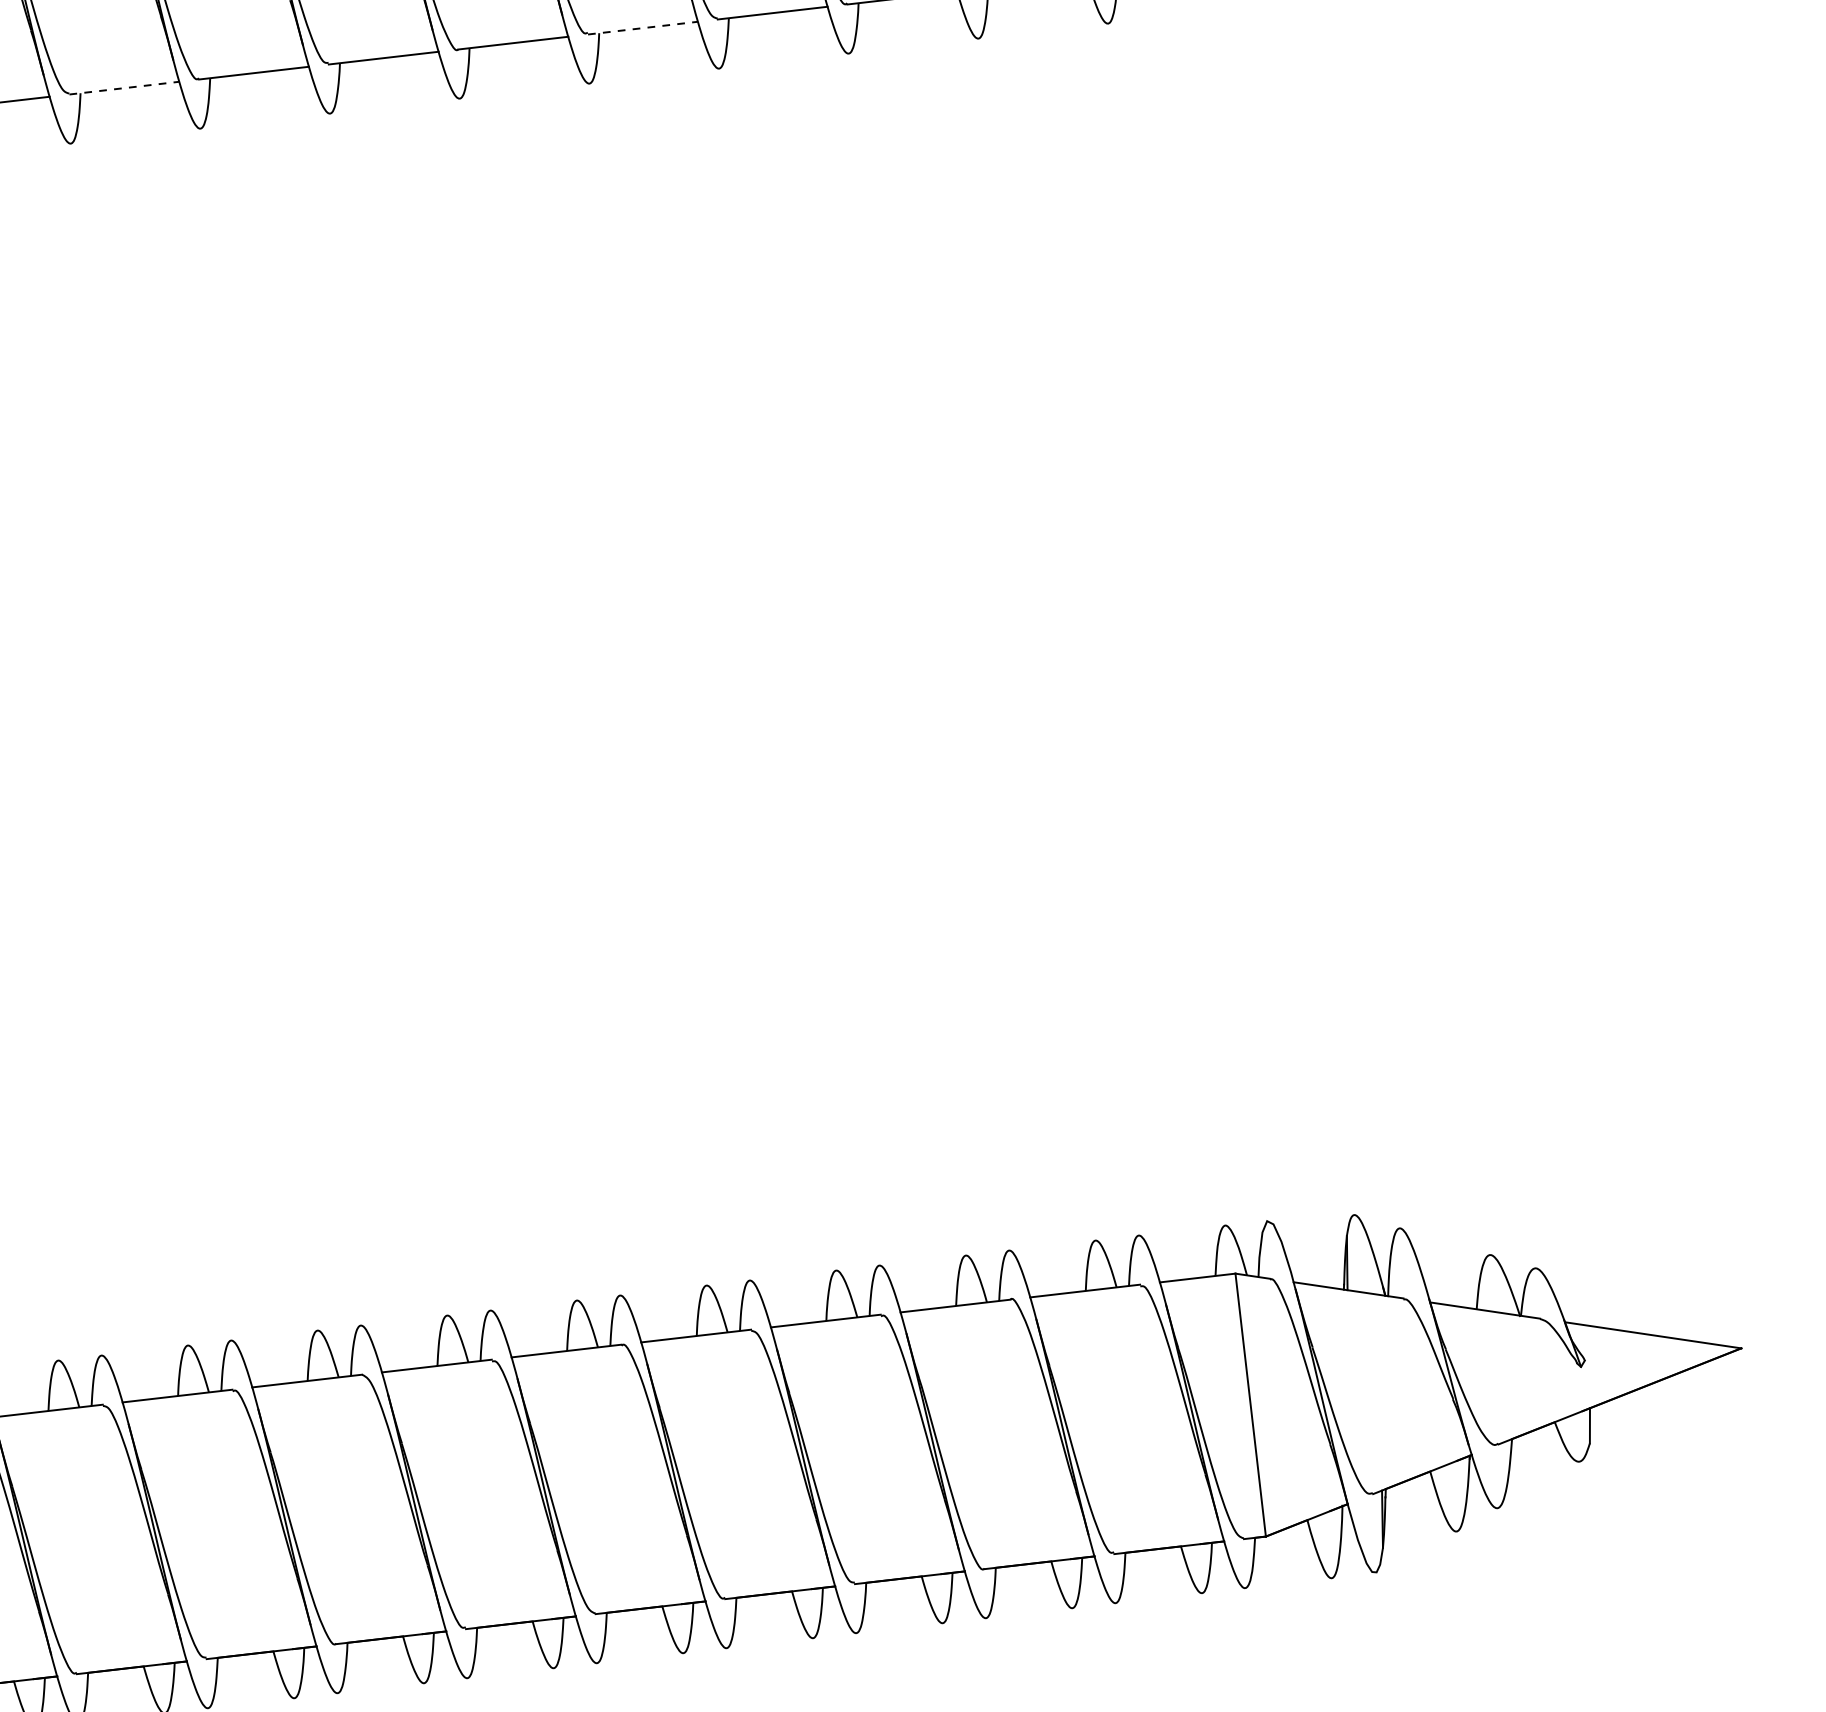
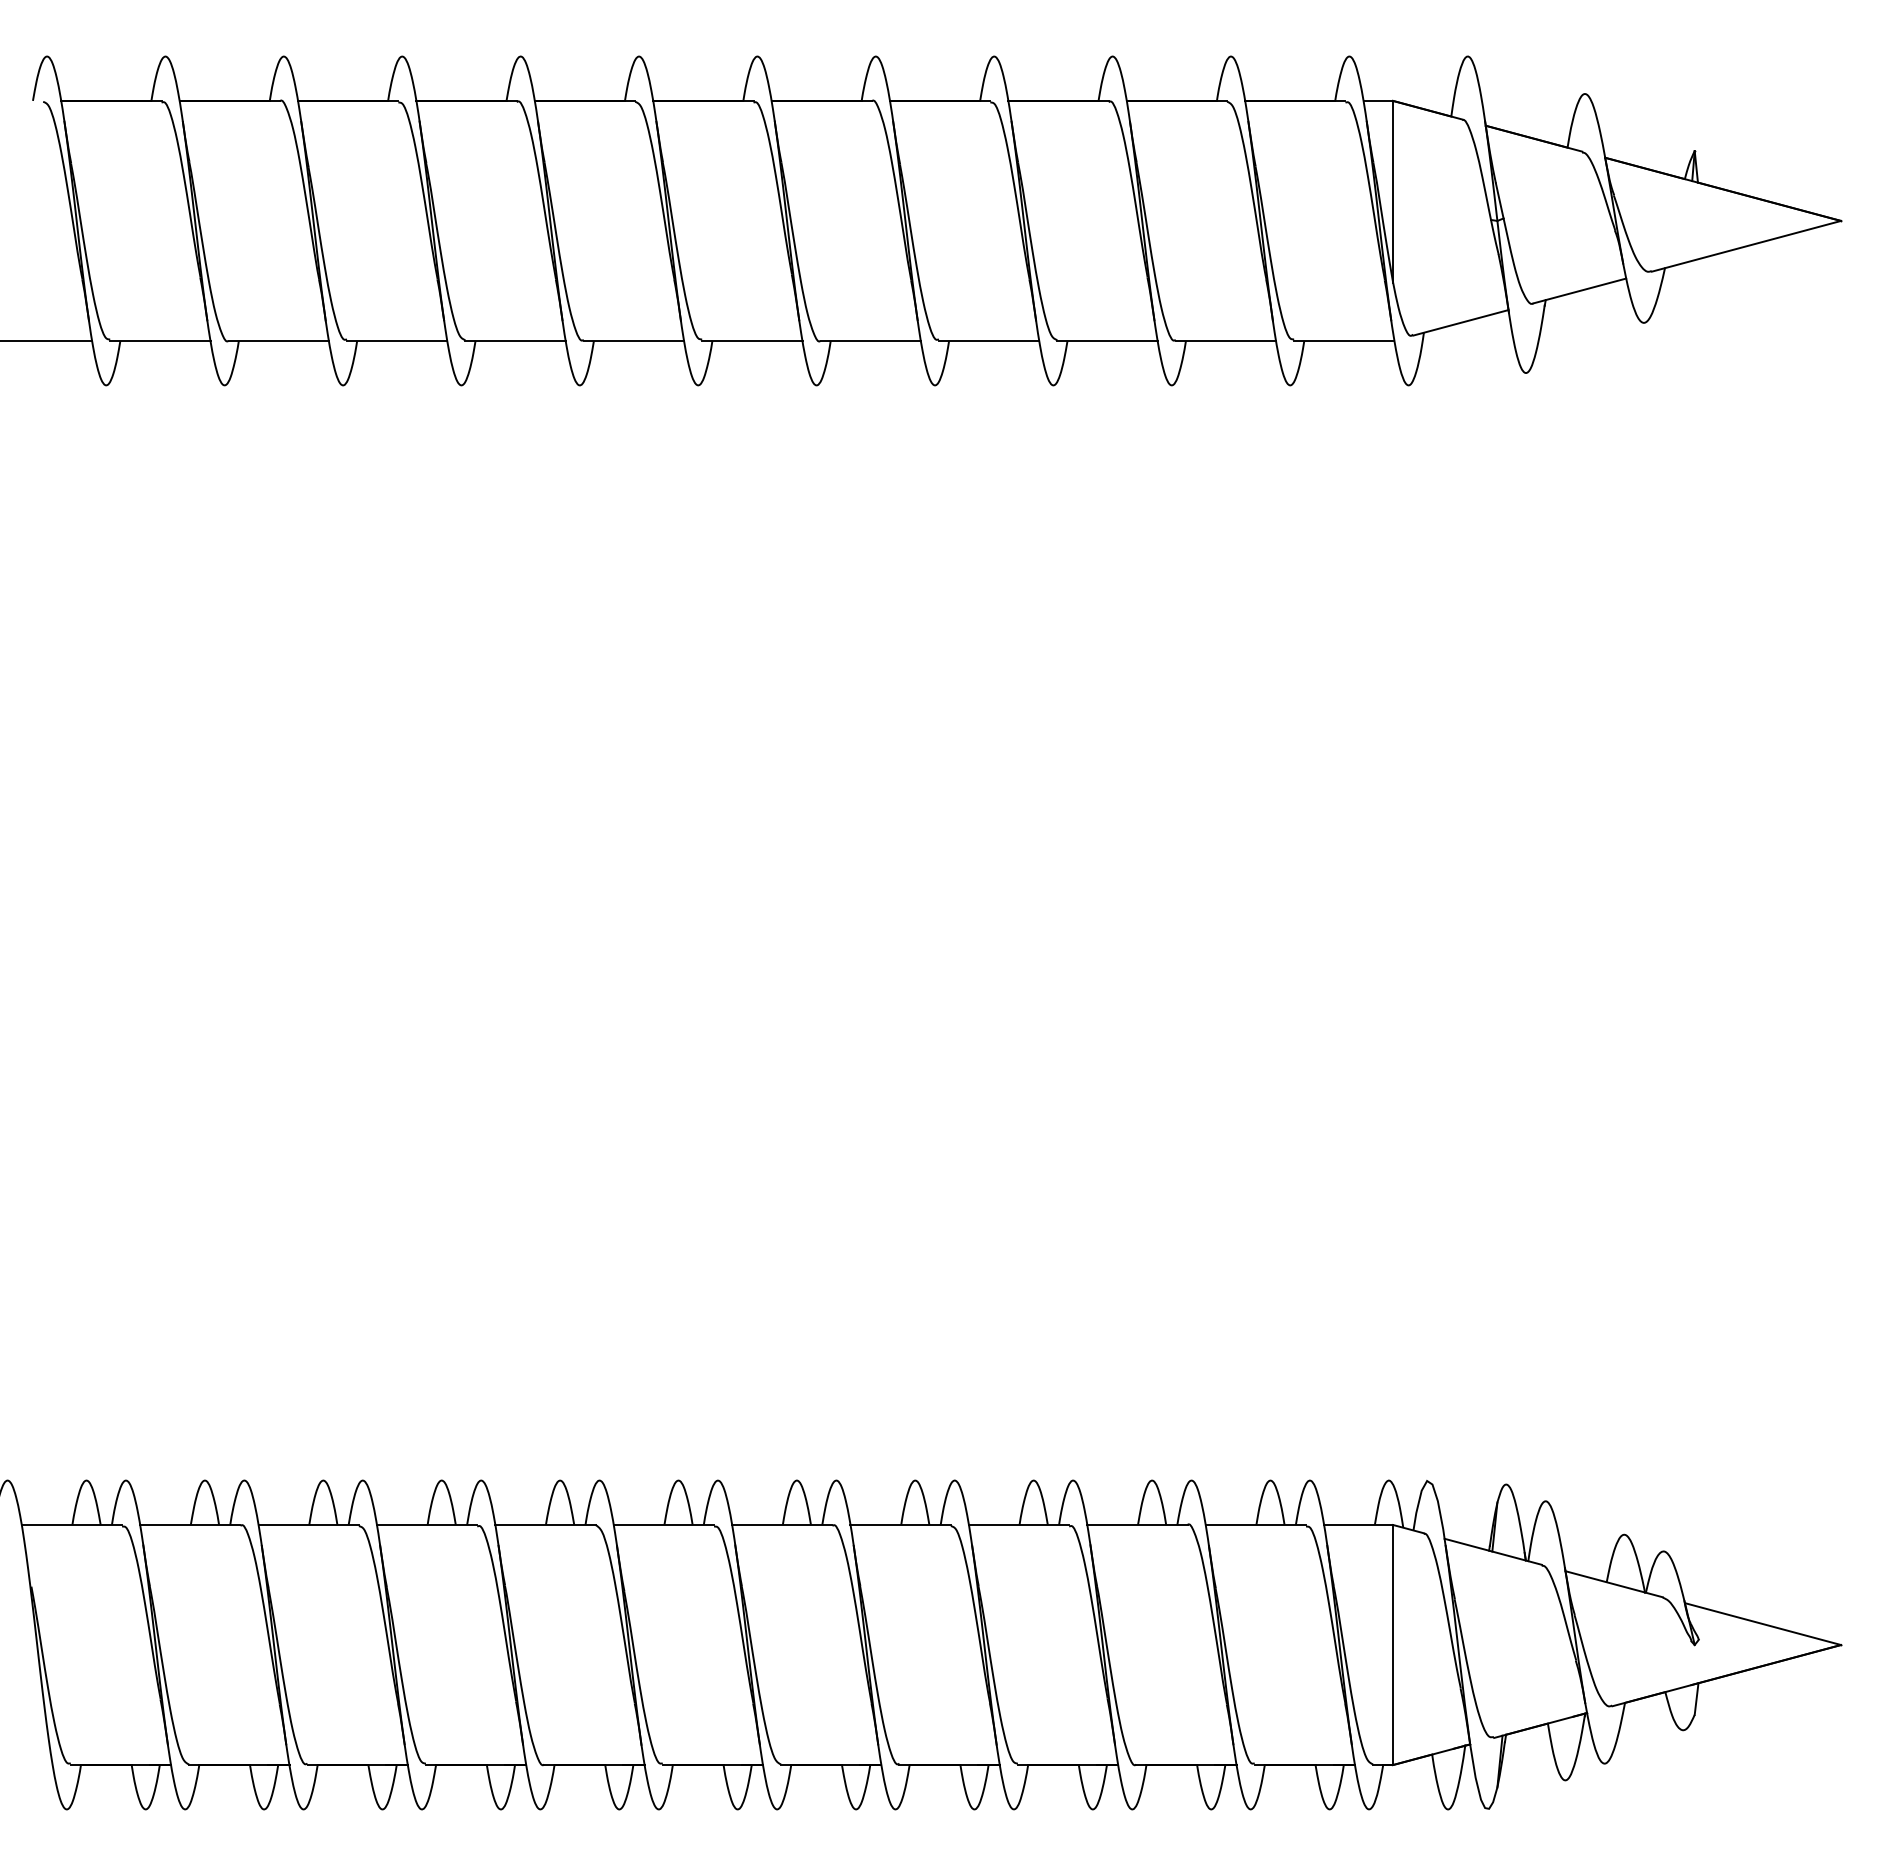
line: (643, 27) -> (989, 340), dashed -> solid
line: (125, 87) -> (516, 340), dashed -> solid

